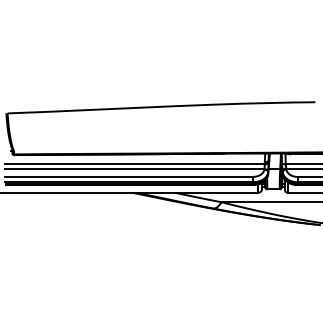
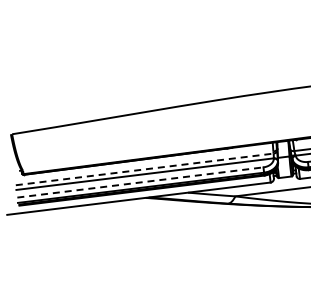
line: (134, 164) -> (144, 169), solid -> dashed
line: (129, 176) -> (140, 182), solid -> dashed

